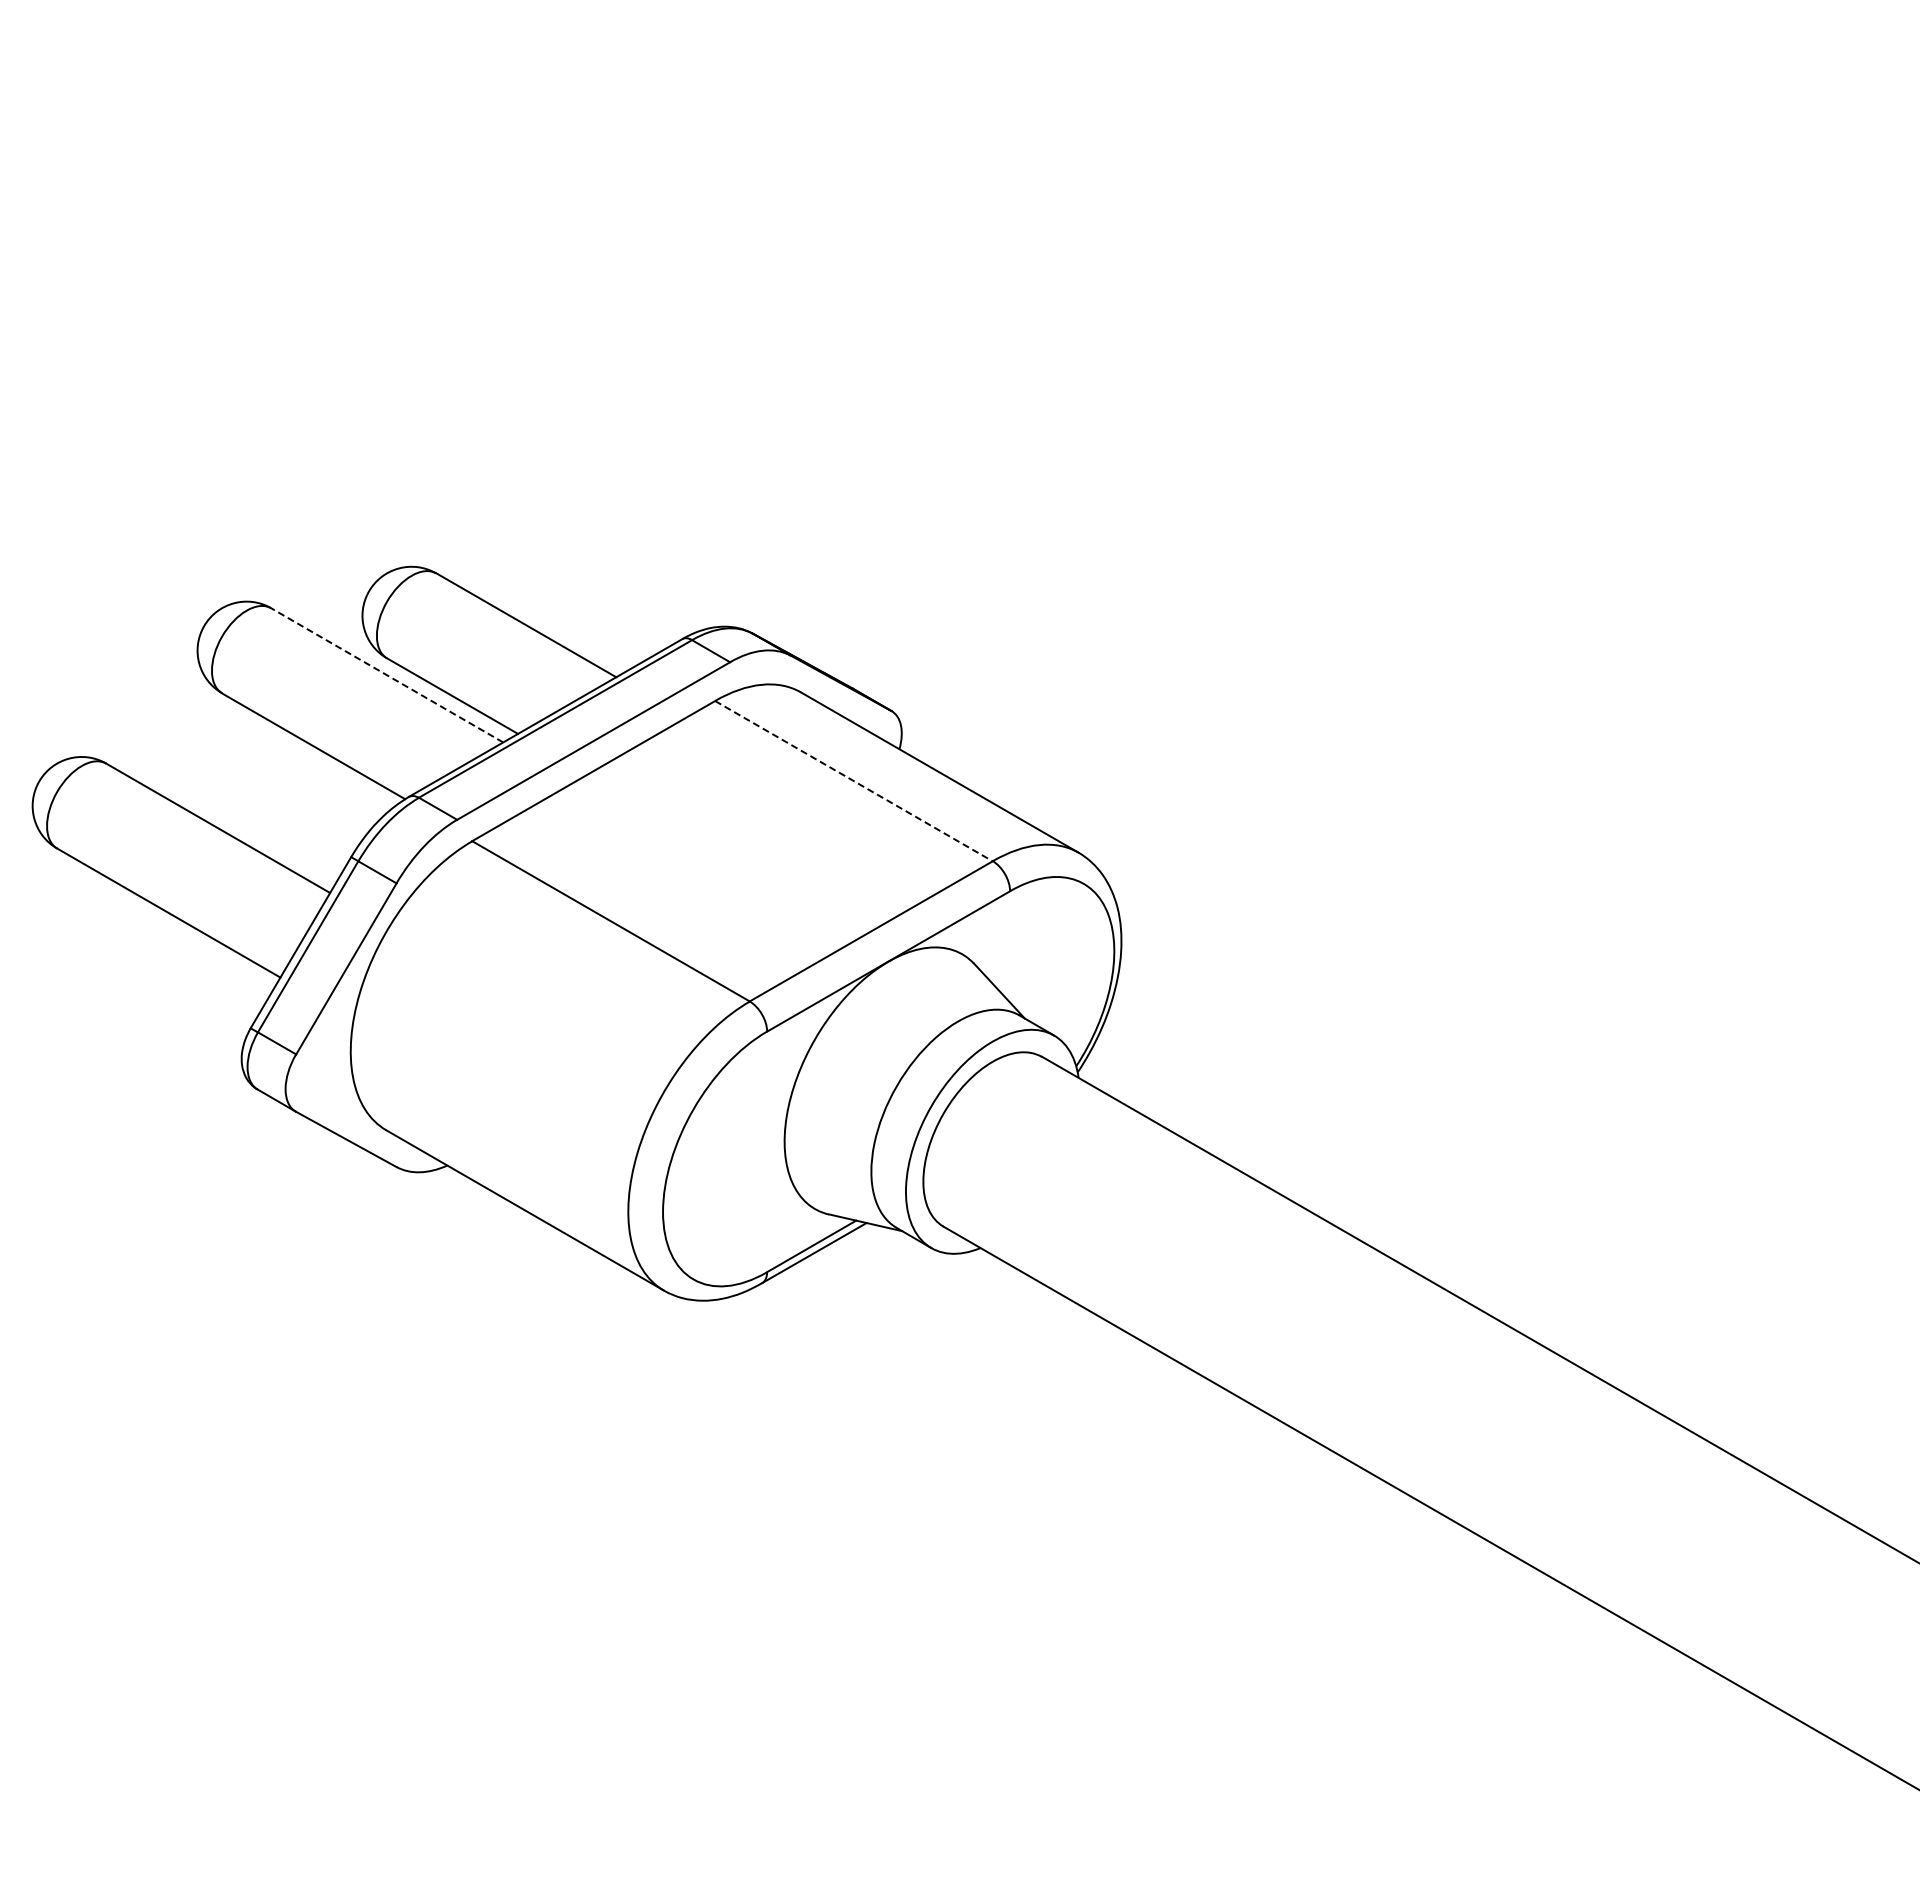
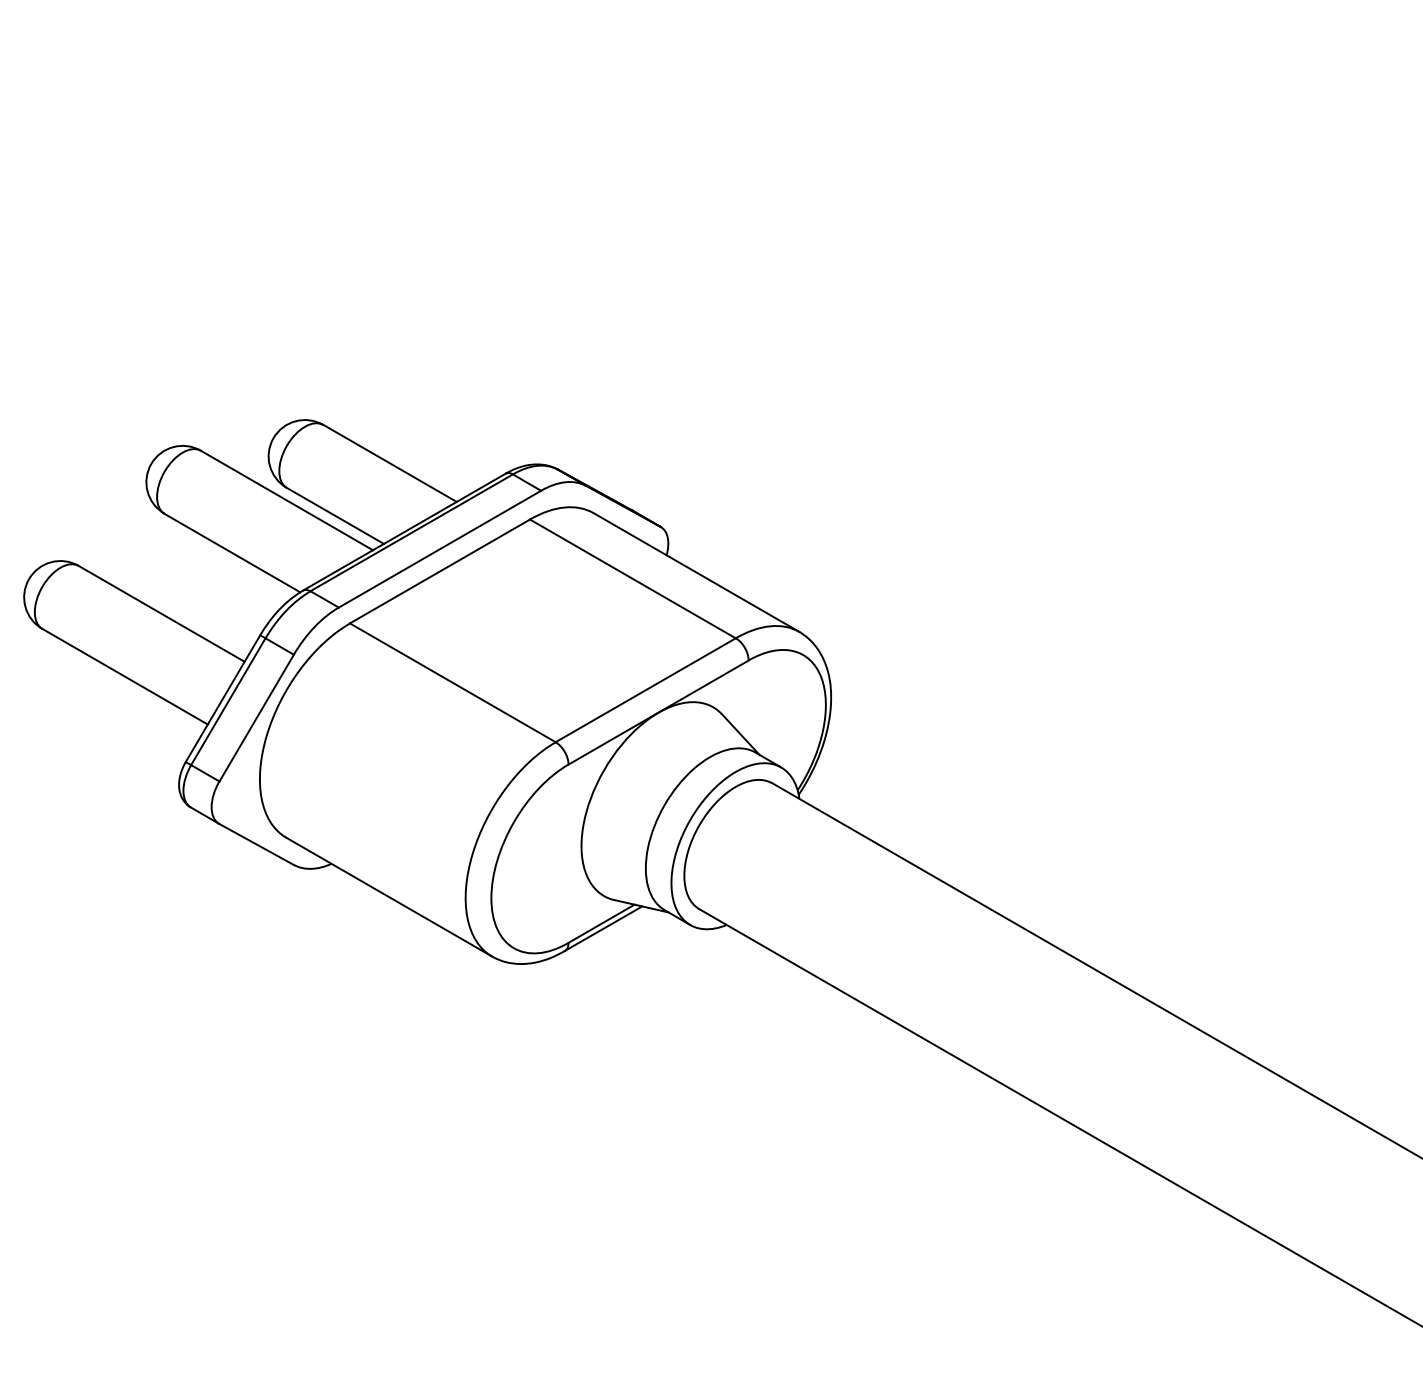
line: (386, 675) -> (286, 500), dashed -> solid
line: (854, 781) -> (633, 579), dashed -> solid

